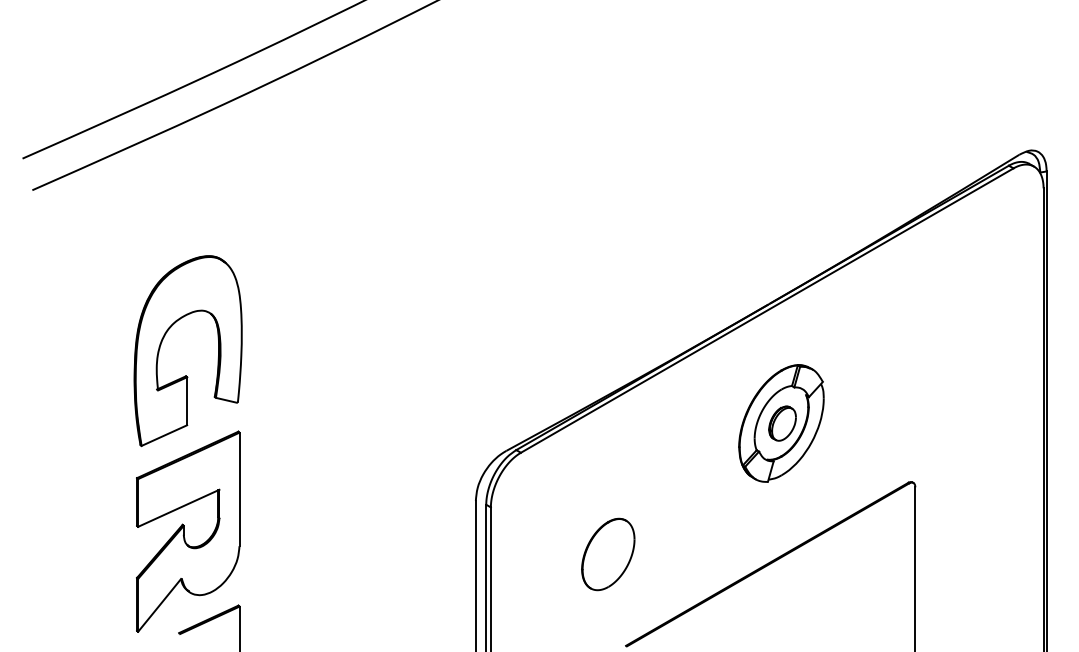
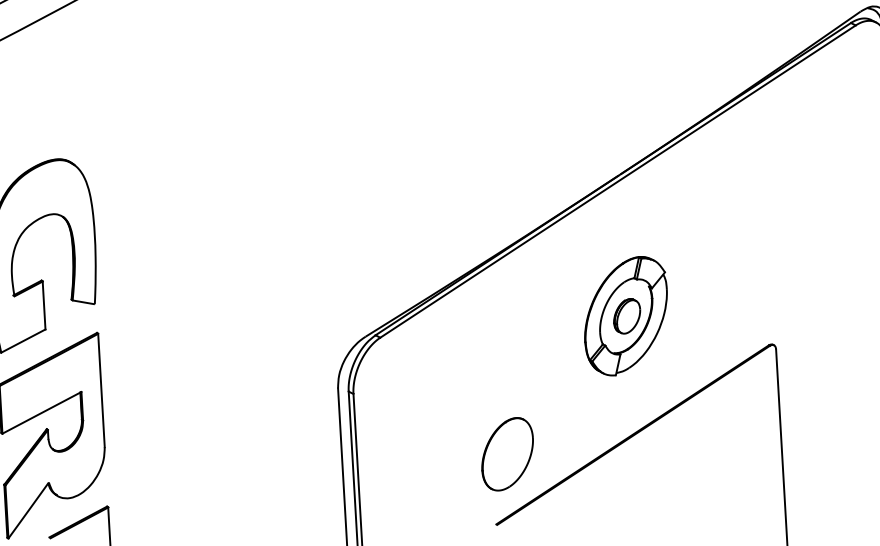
part: (781, 423) -> (626, 316), moved
part: (608, 554) -> (507, 454), moved

